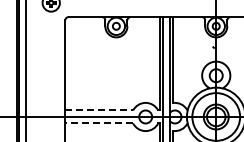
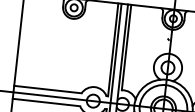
line: (99, 110) -> (48, 89), dashed -> solid
line: (99, 123) -> (46, 102), dashed -> solid

